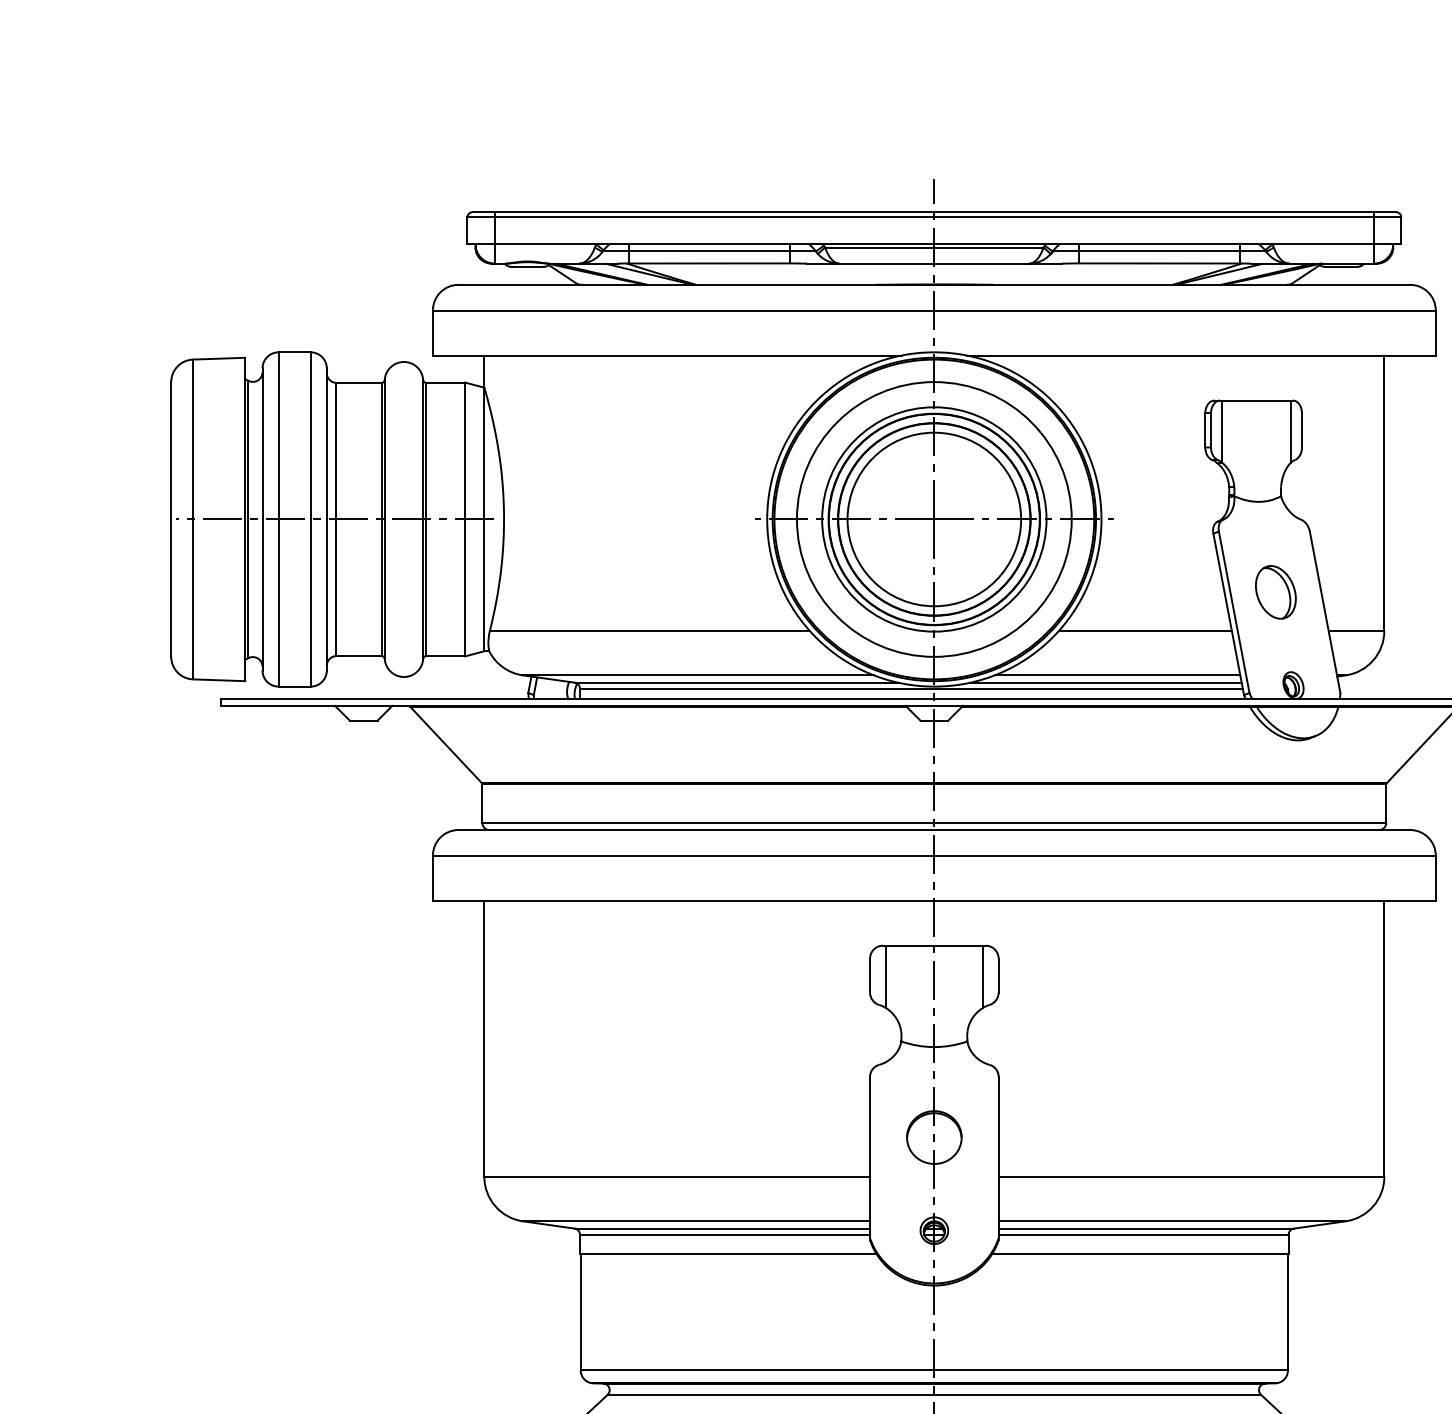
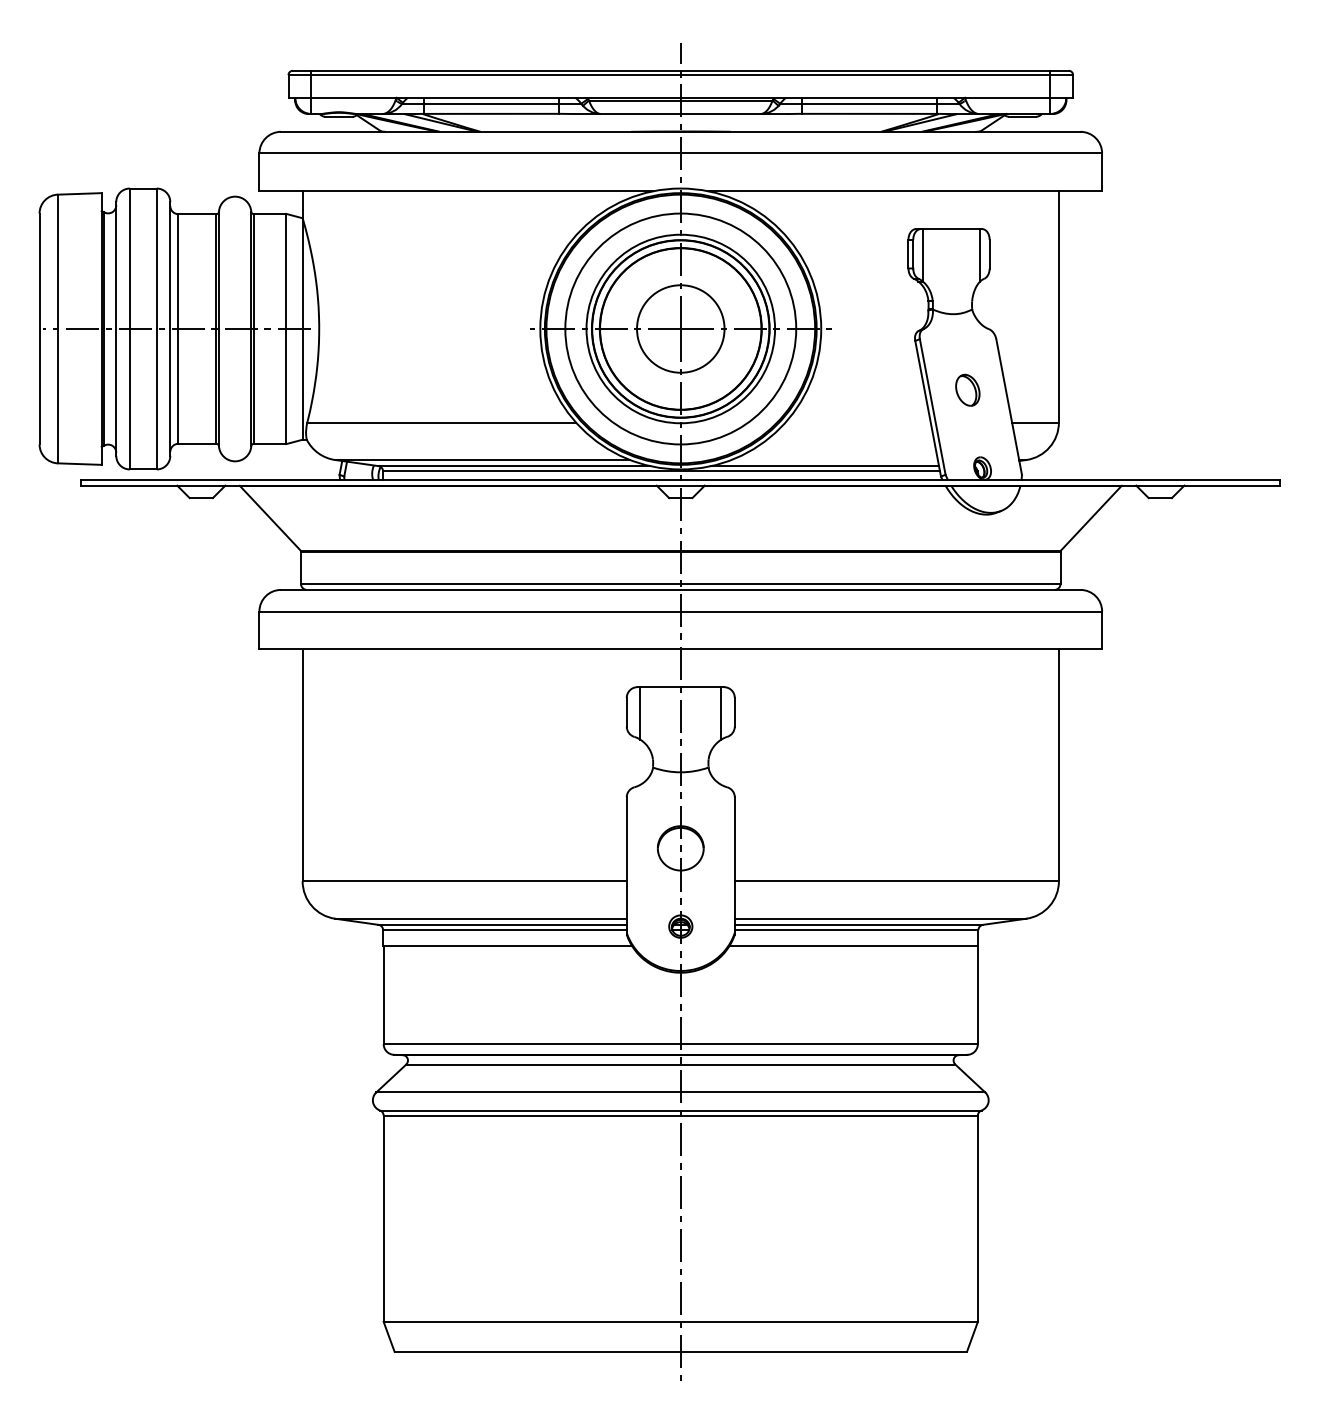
circle: (934, 518) -> (680, 328), size x0.6
part: (1275, 592) -> (967, 390), size x0.7
line: (1144, 630) -> (857, 422), removed
line: (1117, 675) -> (834, 460), removed

